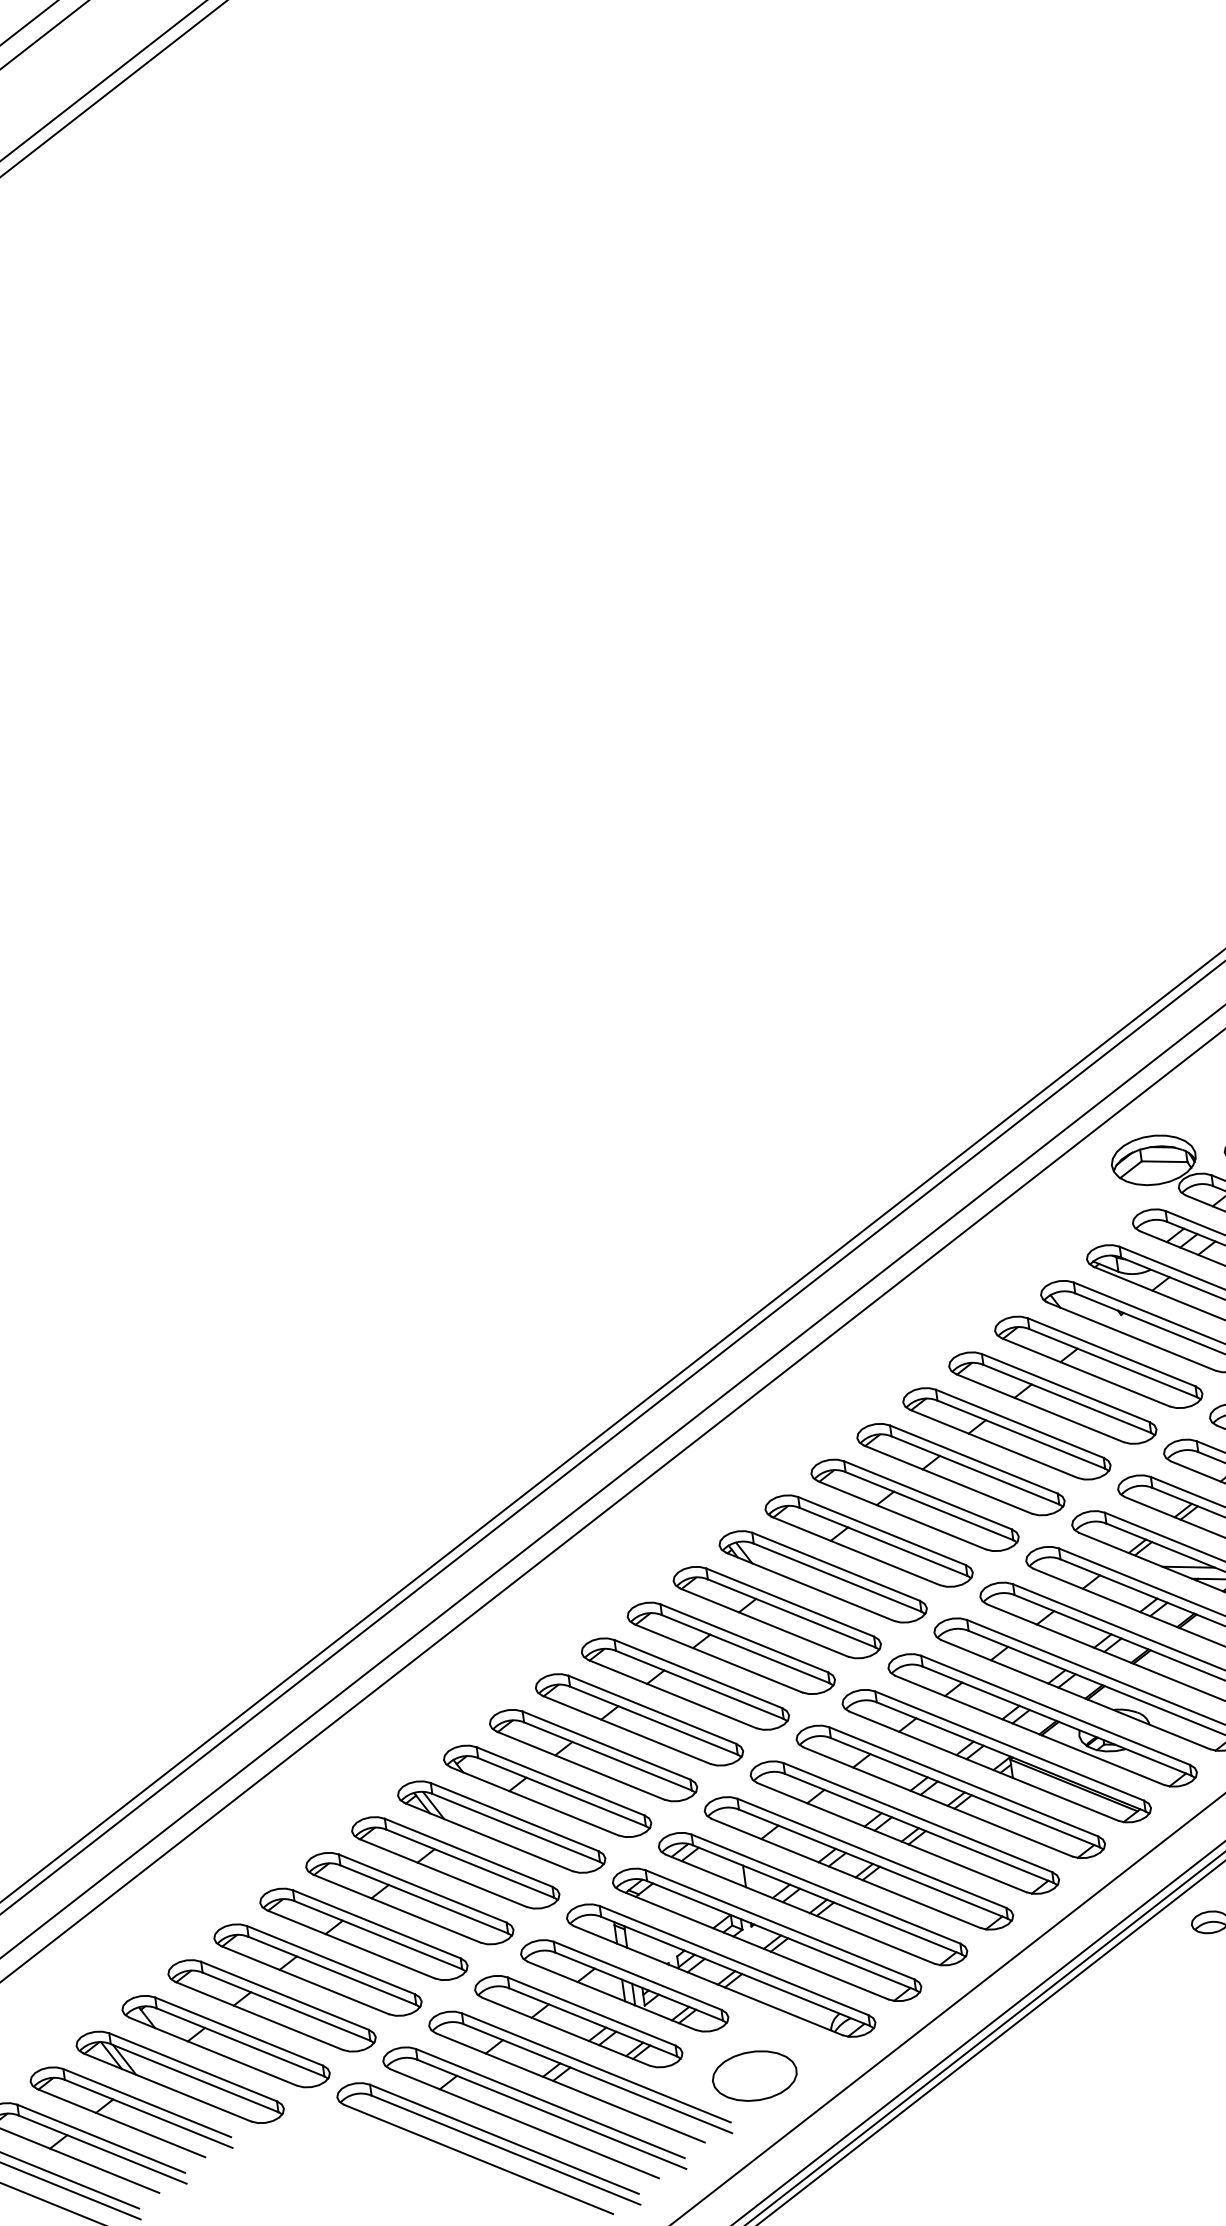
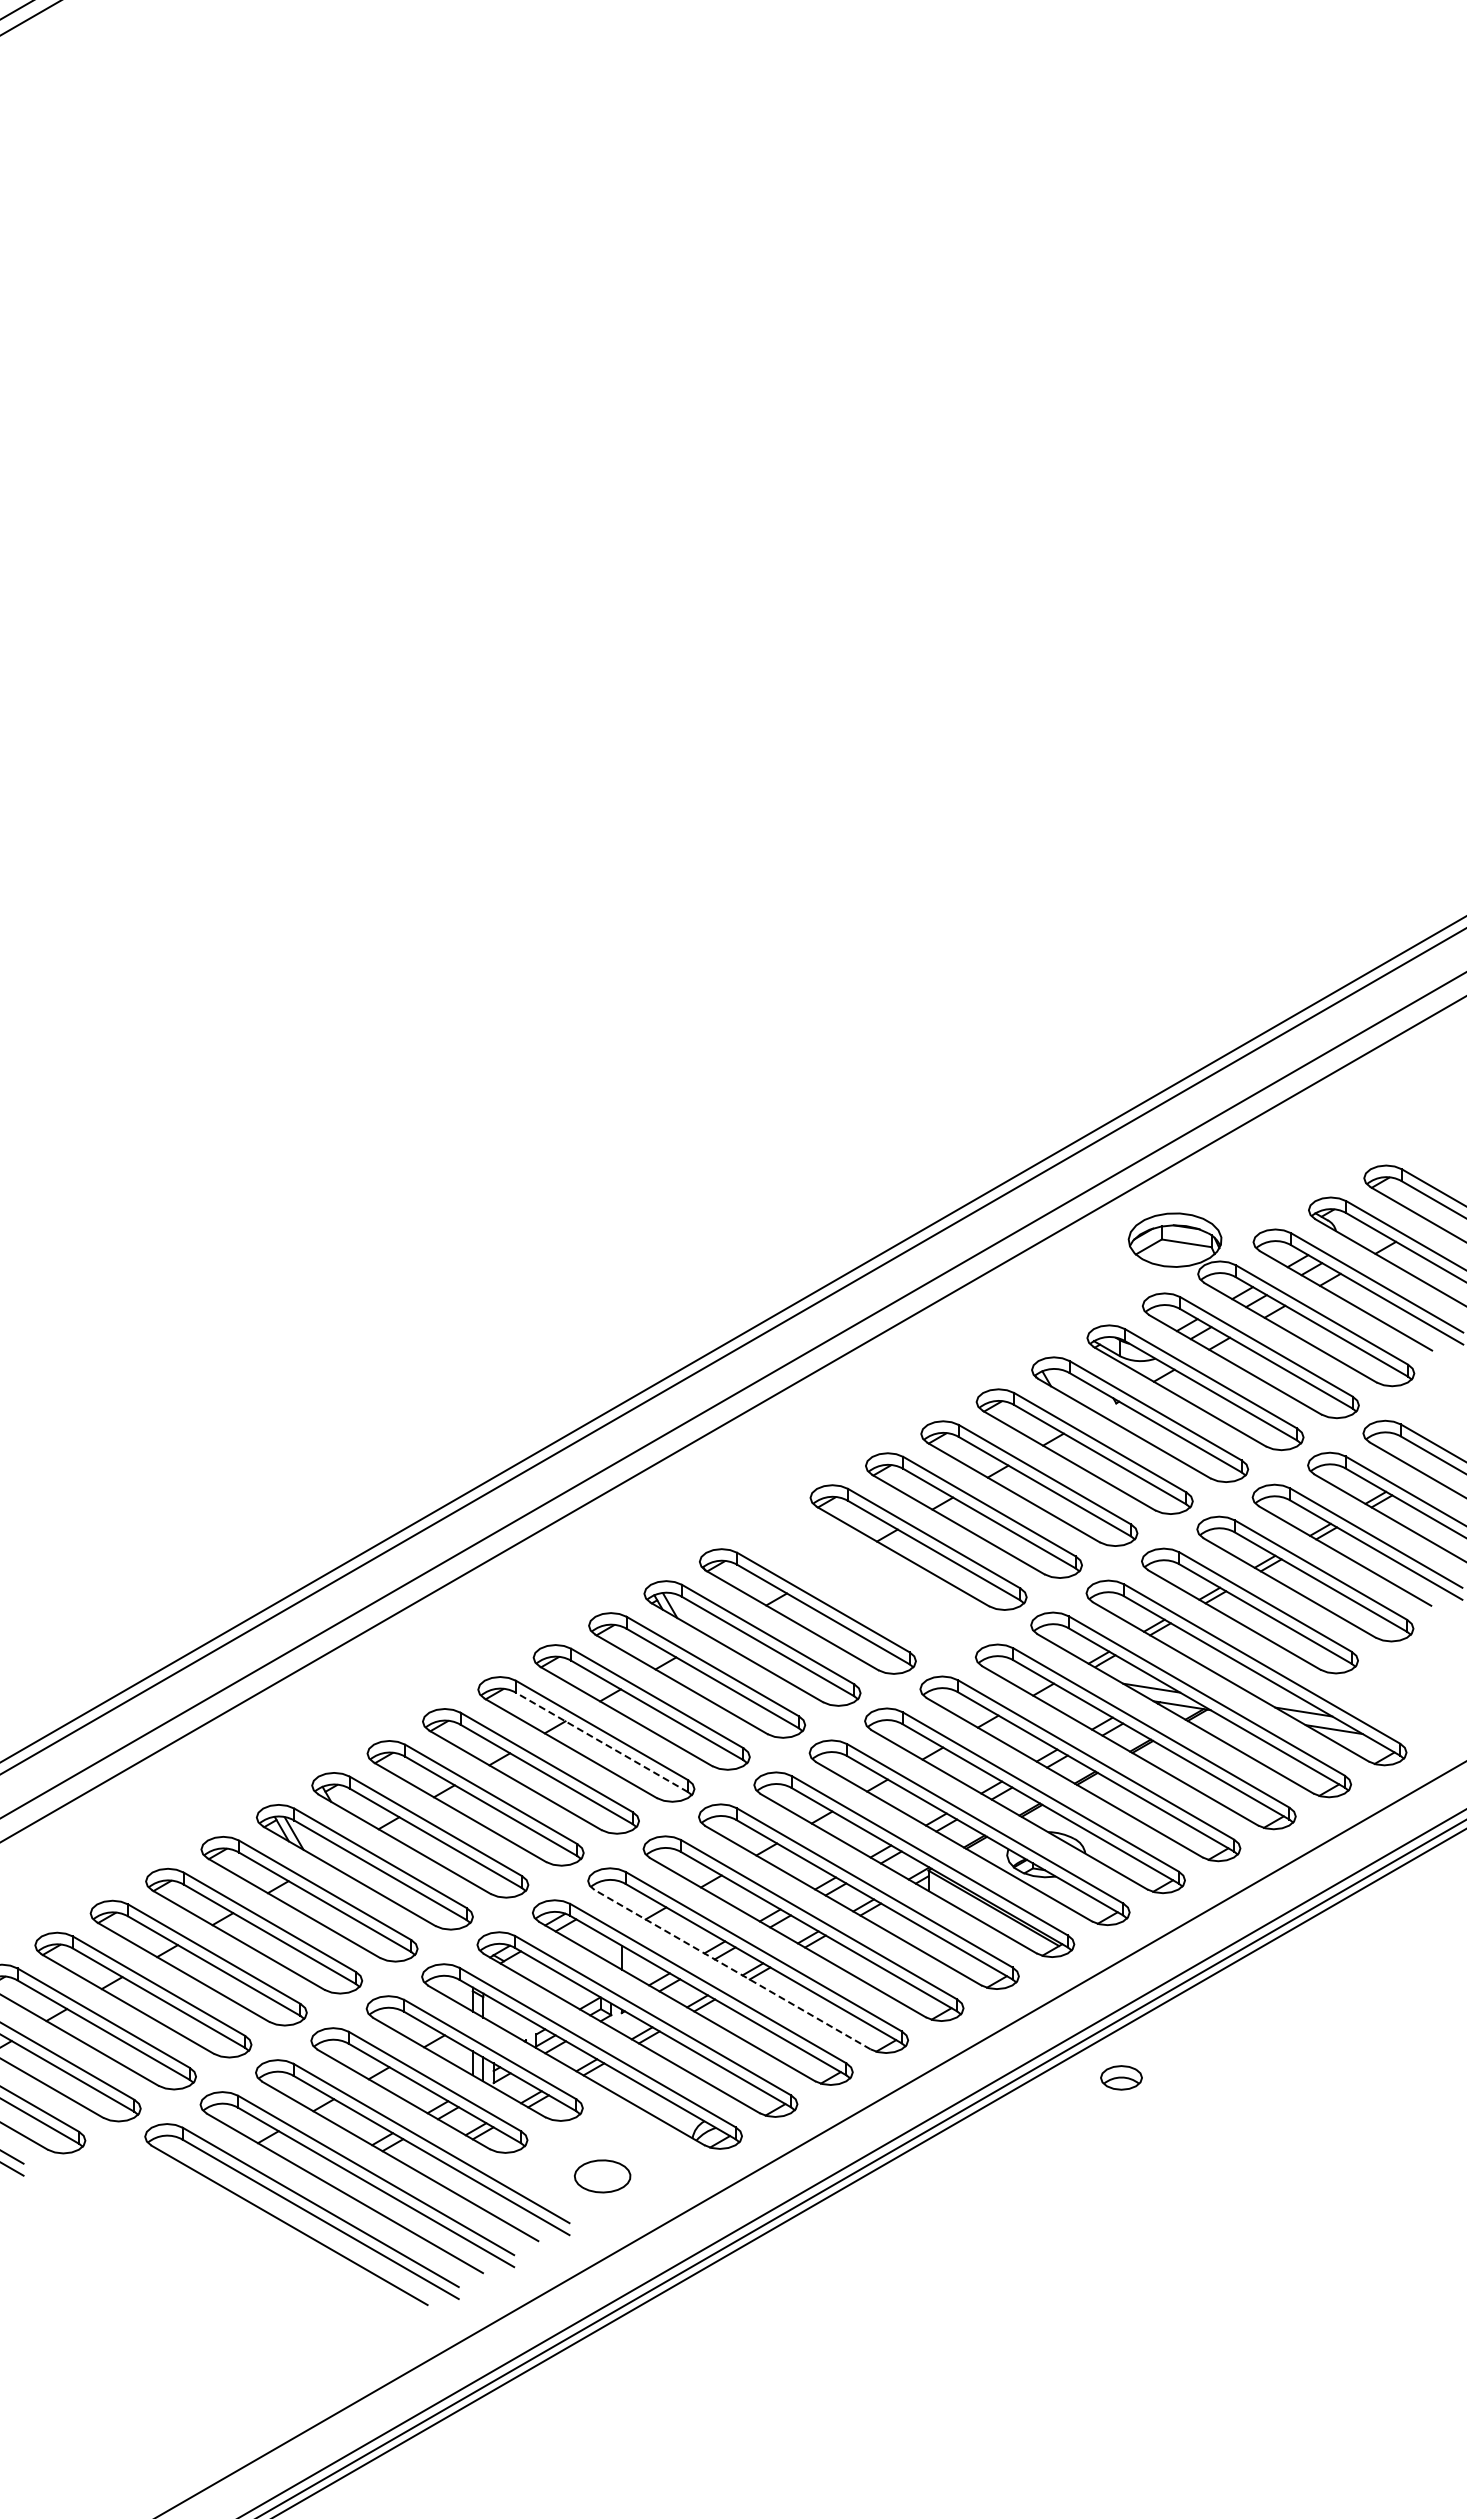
part: (915, 1505) -> (863, 1579), removed
line: (699, 1685) -> (601, 1742), solid -> dashed
line: (845, 1873) -> (732, 1969), solid -> dashed
part: (754, 2076) -> (602, 2176), size x0.6

